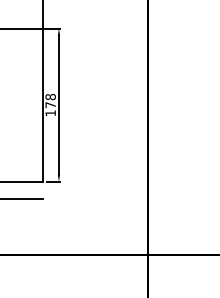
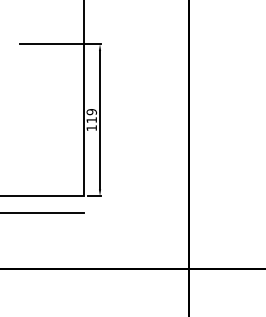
text: (50, 101) -> (91, 116), 178 -> 119

